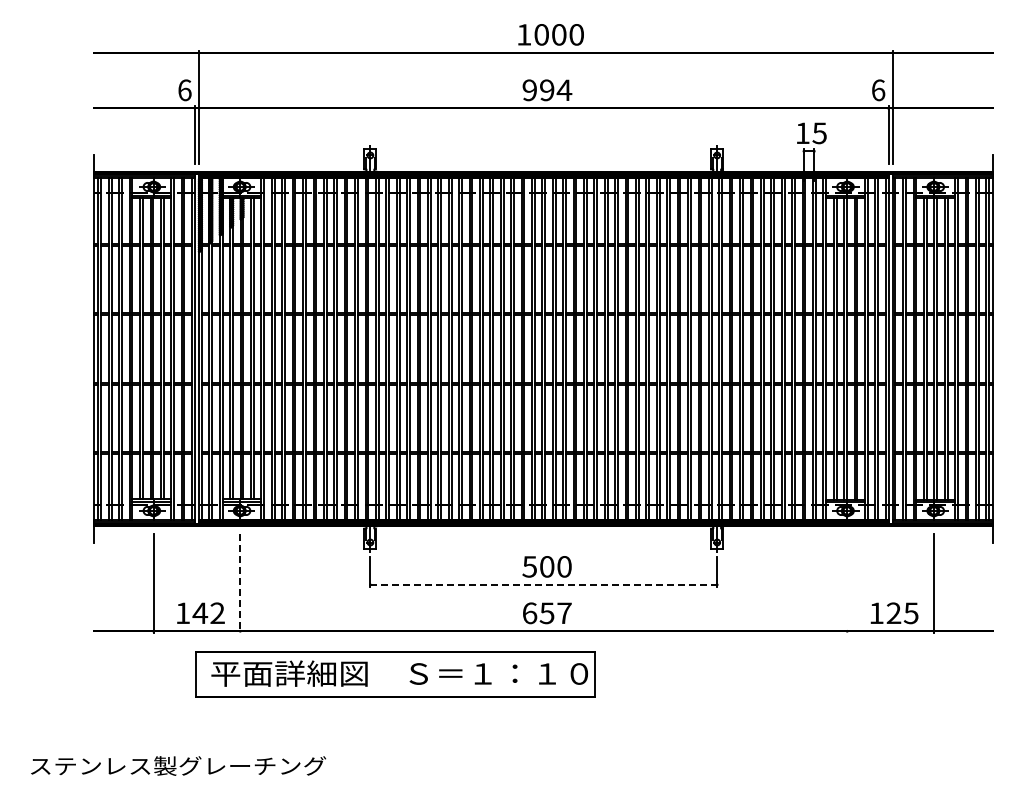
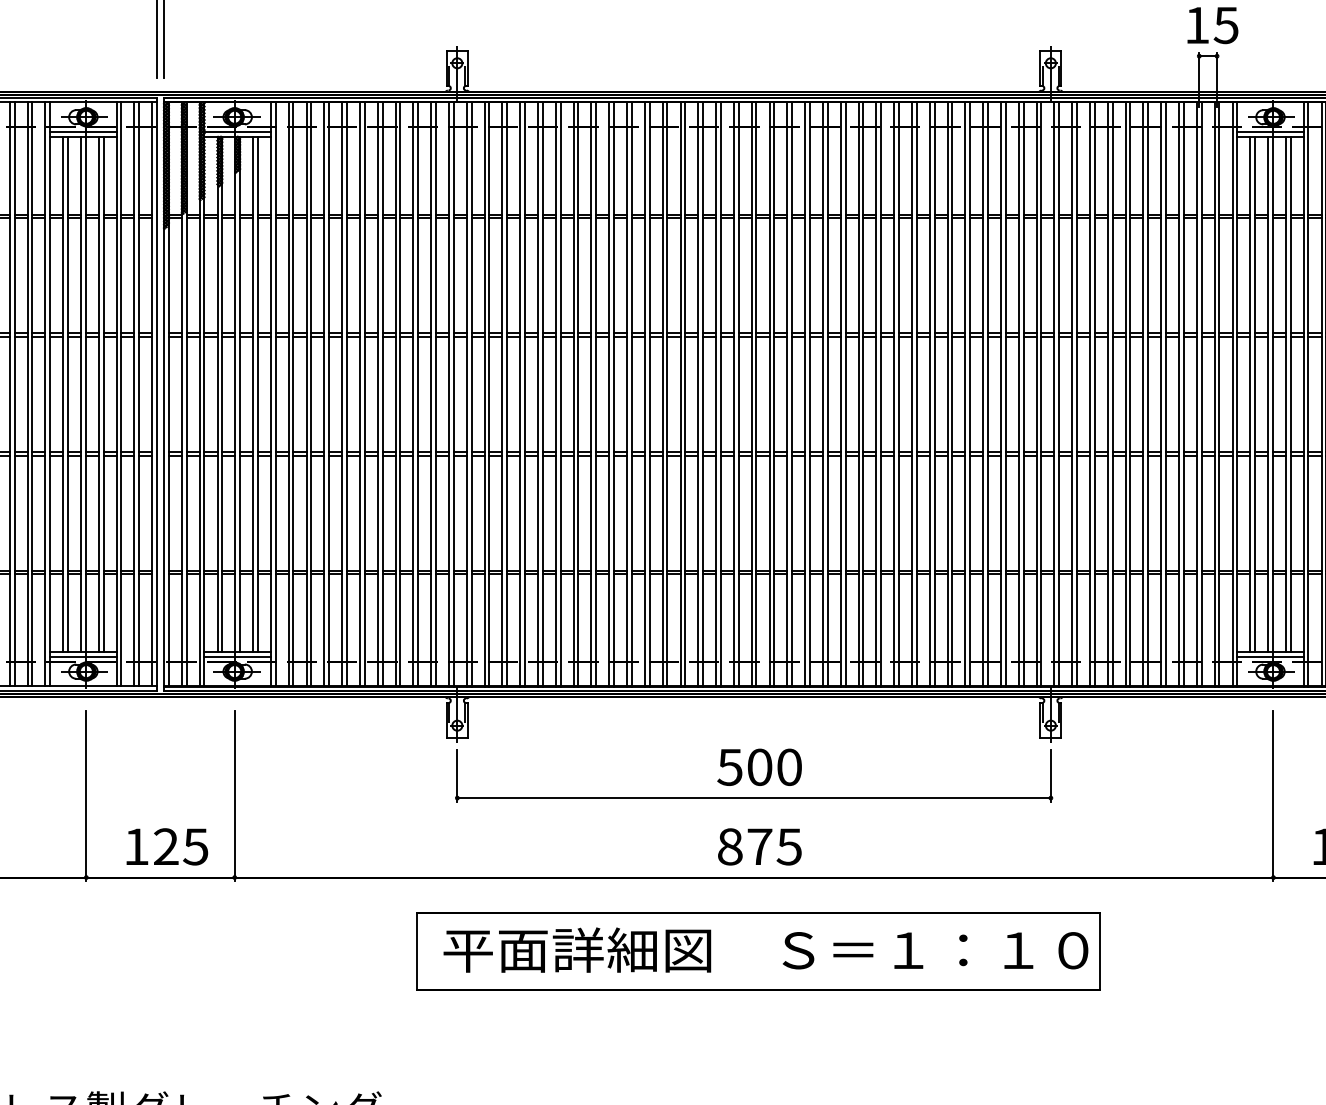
line: (240, 583) -> (235, 795), dashed -> solid
line: (847, 583) -> (1273, 795), added
line: (544, 584) -> (755, 797), dashed -> solid
text: (208, 613) -> (180, 847), 142 -> 125
text: (546, 613) -> (758, 847), 657 -> 875
part: (395, 674) -> (758, 951), moved

